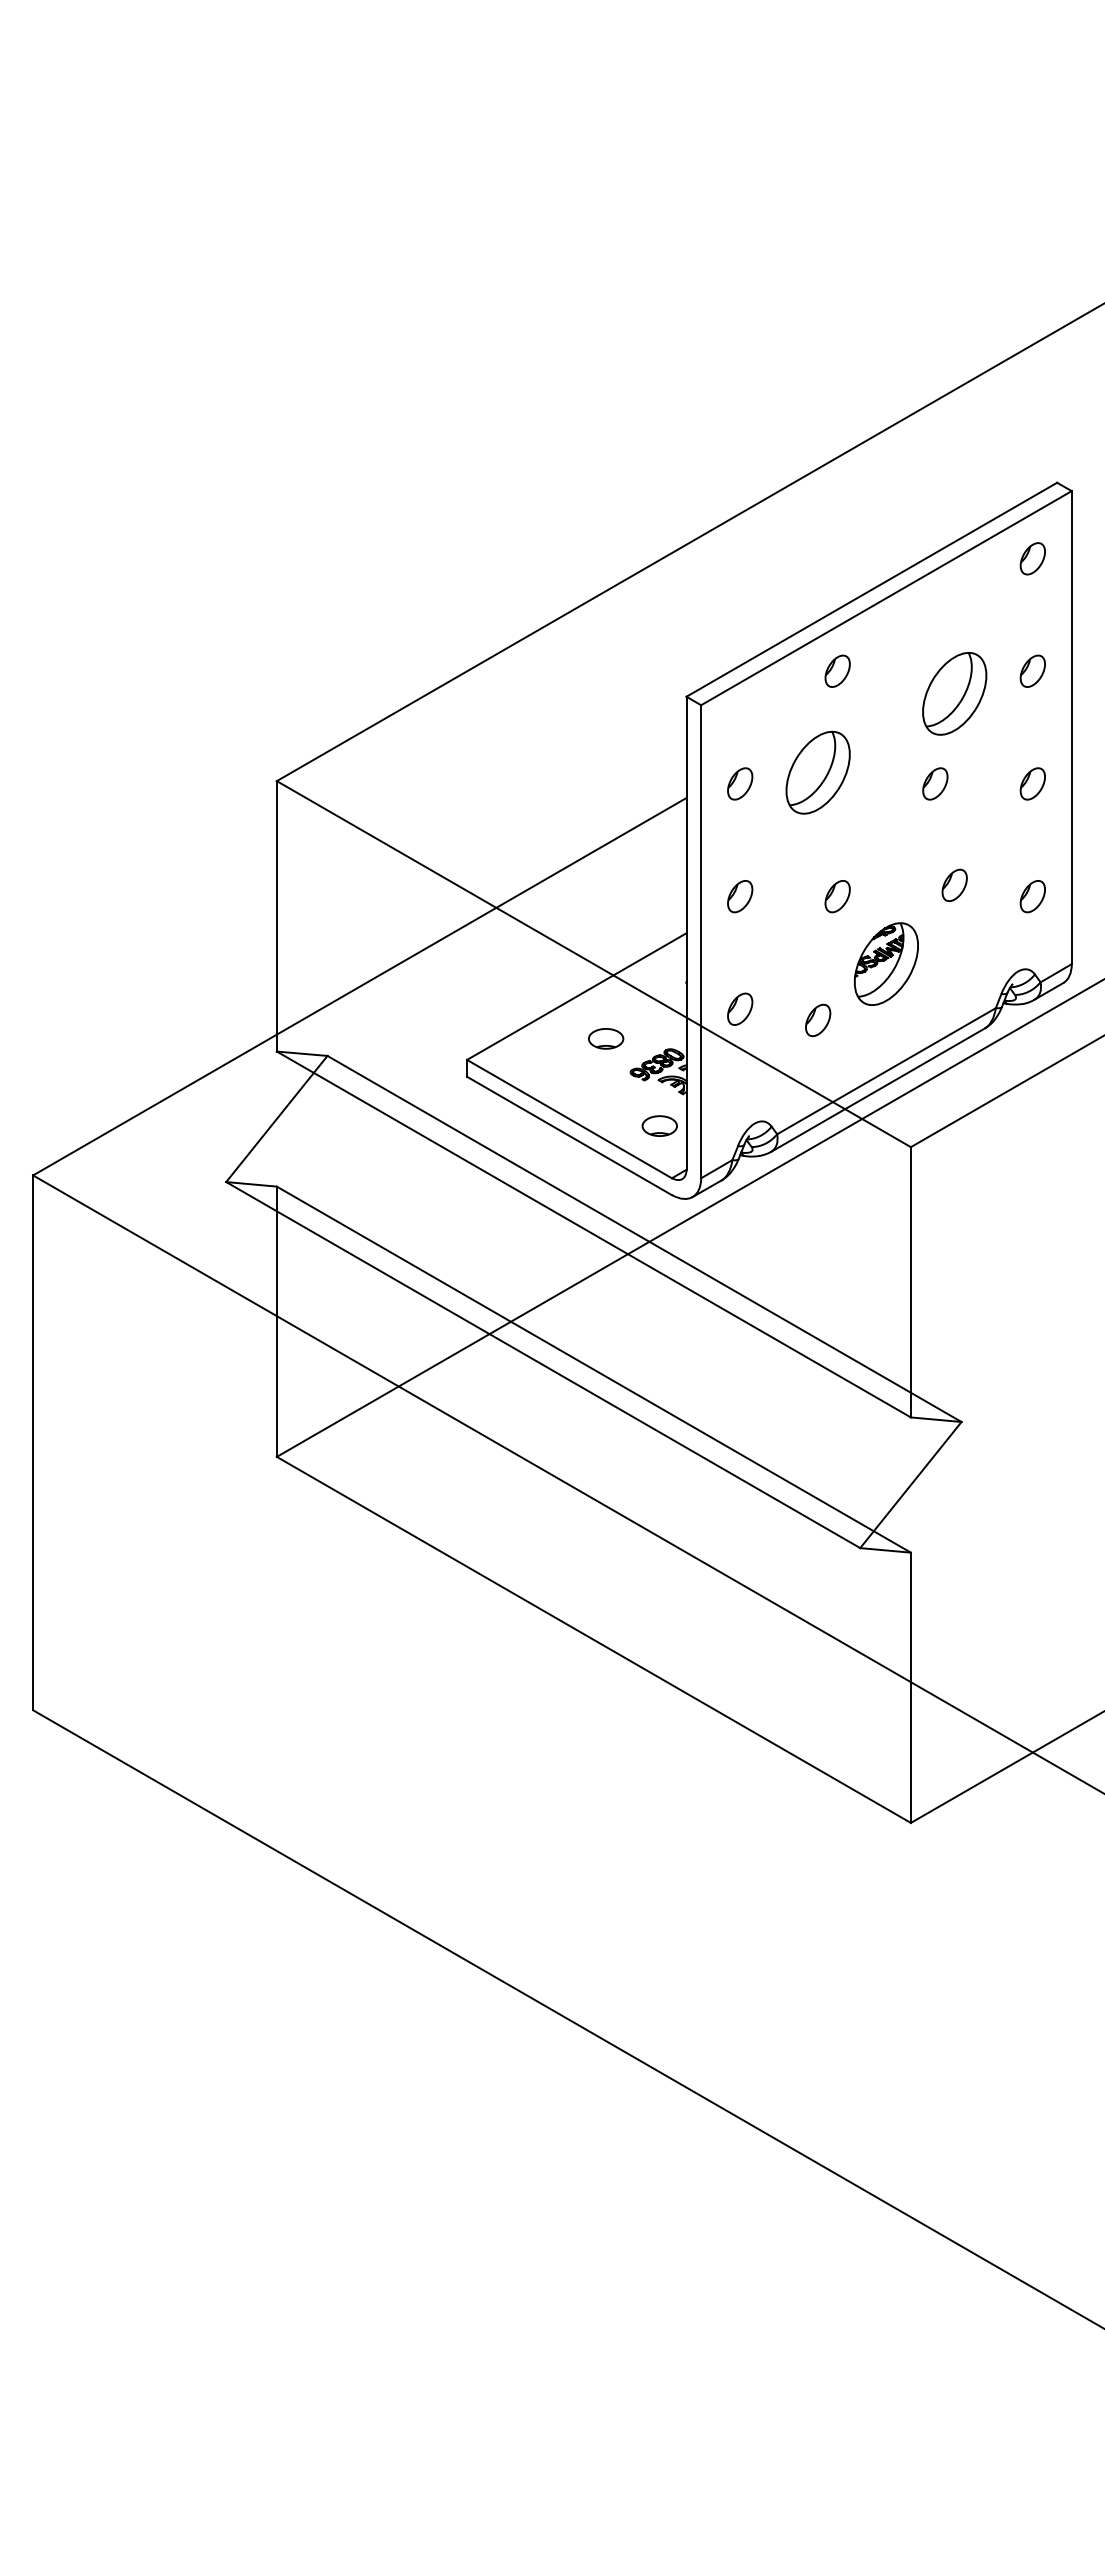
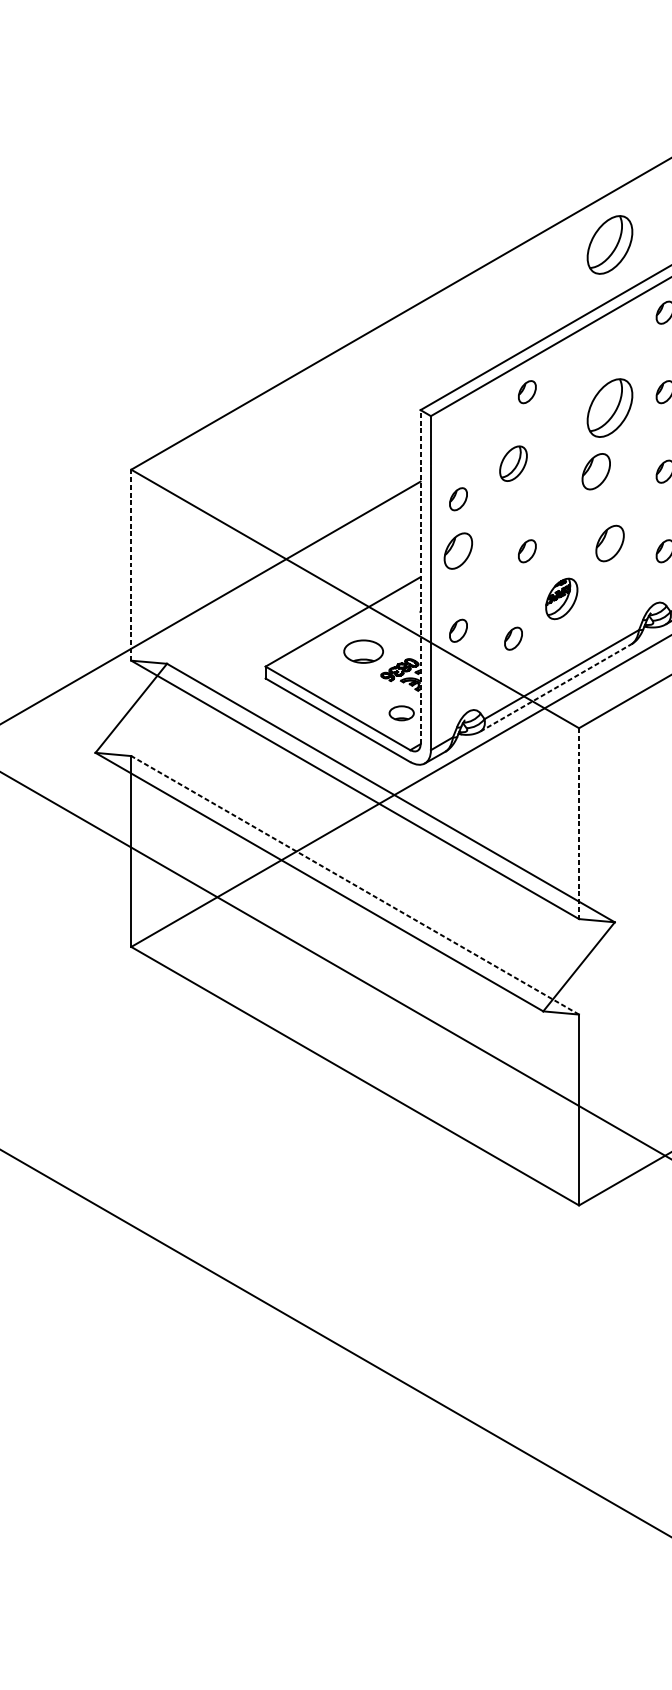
part: (954, 462) -> (609, 244), added
part: (817, 772) -> (513, 463), size x0.6
part: (740, 783) -> (458, 498), moved
part: (935, 783) -> (596, 471), size x1.6
part: (954, 884) -> (609, 542), size x1.6
part: (740, 896) -> (458, 551), size x1.6
line: (276, 915) -> (131, 564), solid -> dashed
line: (686, 933) -> (420, 577), solid -> dashed
part: (886, 963) -> (561, 598), size x0.7
part: (606, 1038) -> (364, 651), size x1.6
line: (878, 1089) -> (556, 687), solid -> dashed
line: (910, 1282) -> (578, 823), solid -> dashed
line: (593, 1369) -> (354, 885), solid -> dashed

